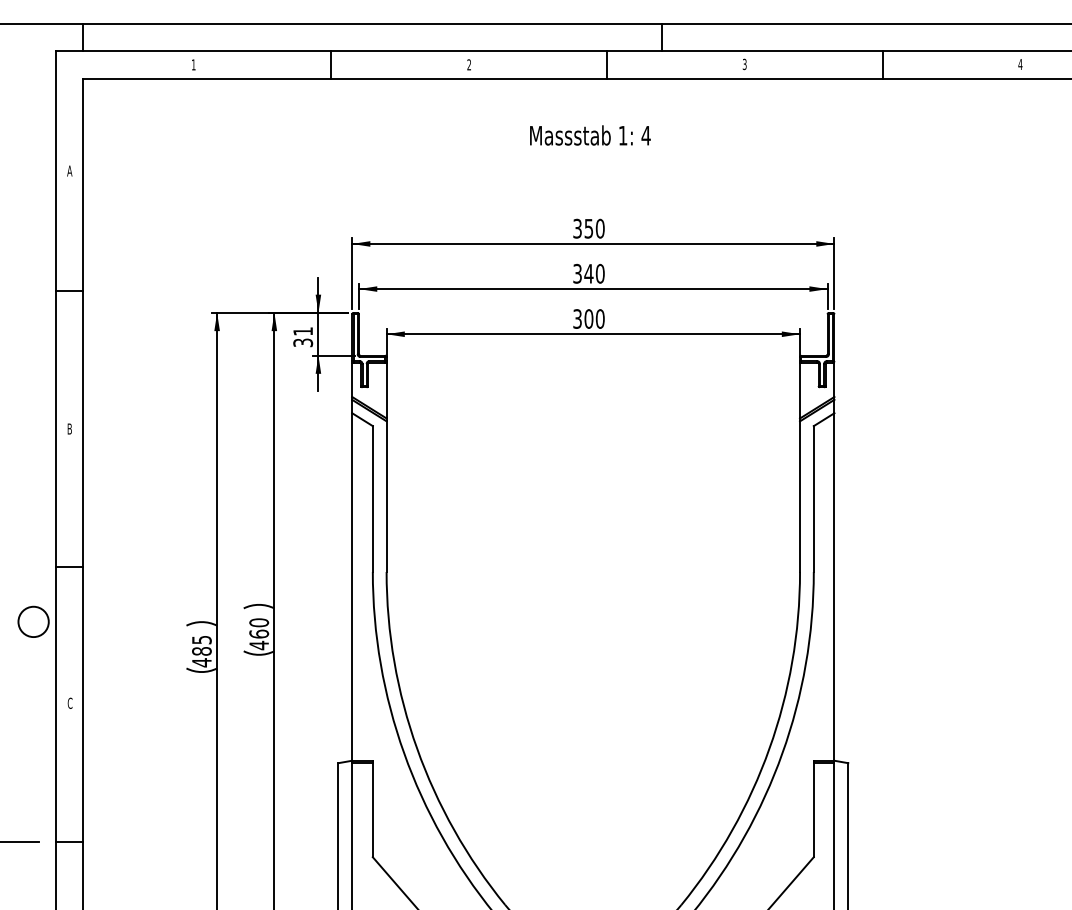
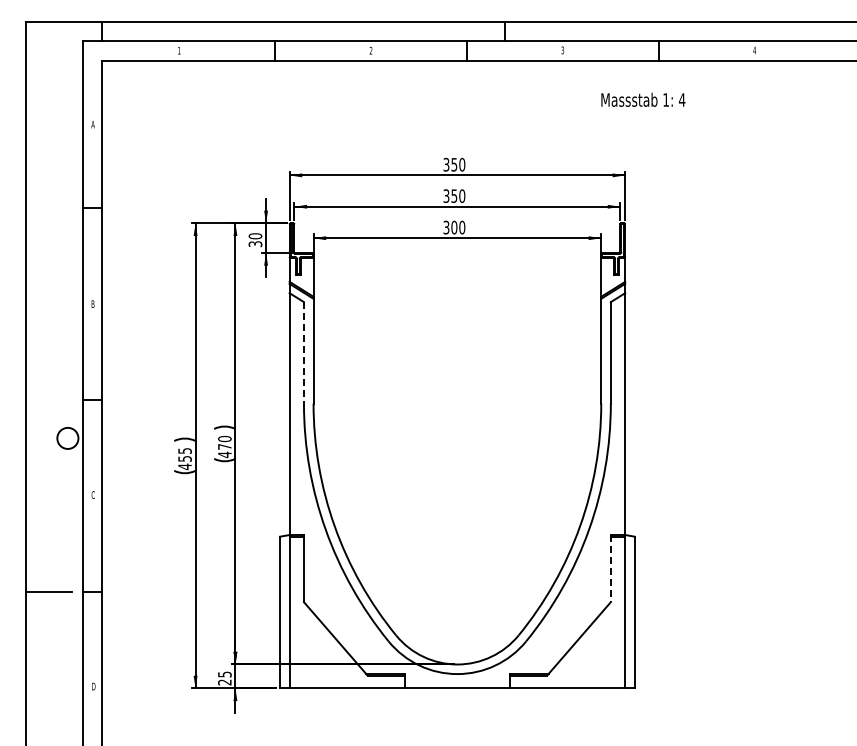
text: (590, 134) -> (643, 99), moved
text: (589, 274) -> (454, 196), 340 -> 350
text: (303, 331) -> (255, 236), 31 -> 30
line: (372, 498) -> (303, 352), solid -> dashed
text: (258, 633) -> (224, 446), 460 -> 470
text: (201, 650) -> (184, 458), 485 -> 455
line: (813, 808) -> (610, 568), solid -> dashed

